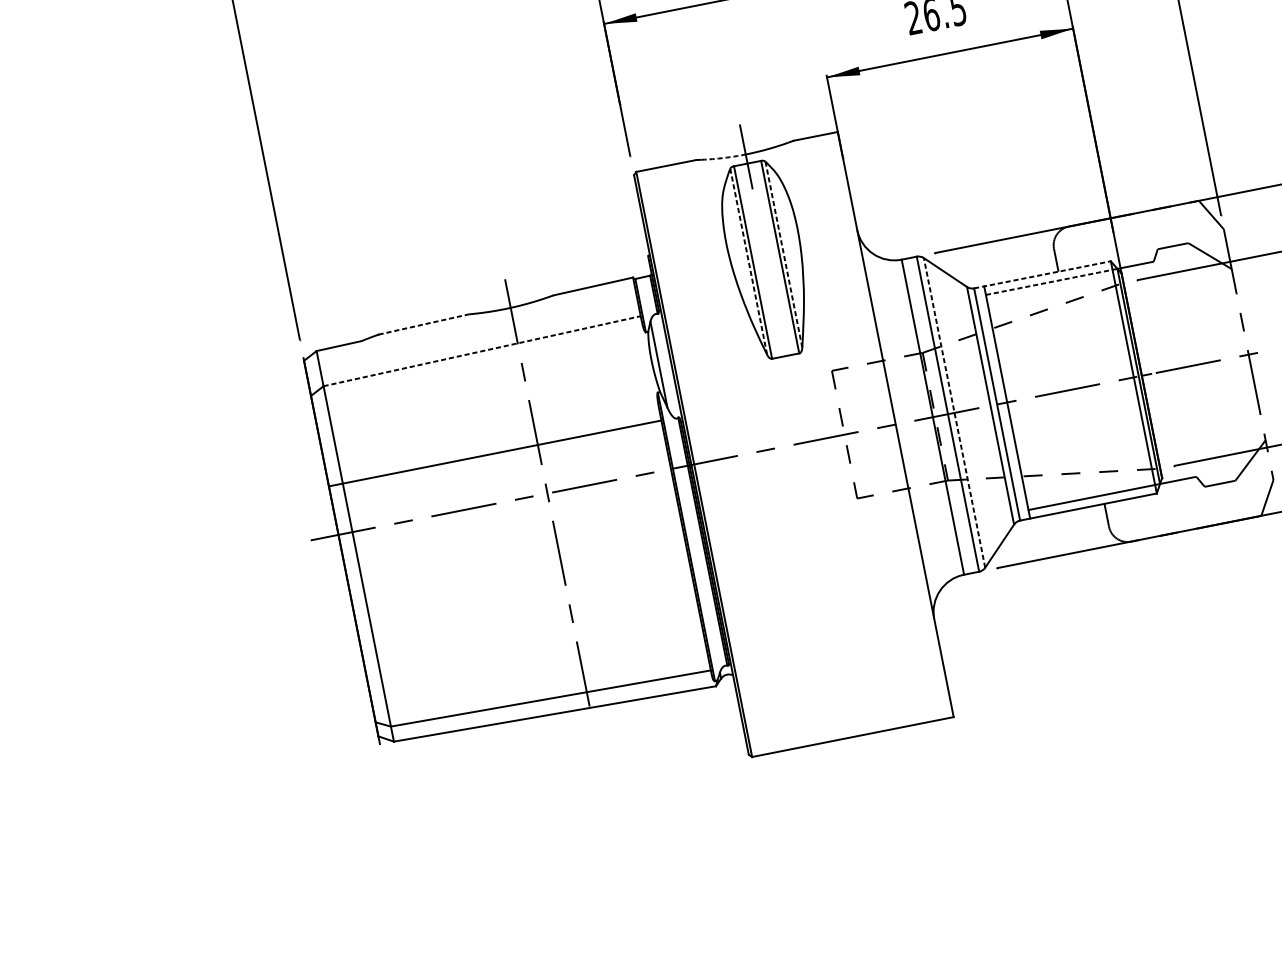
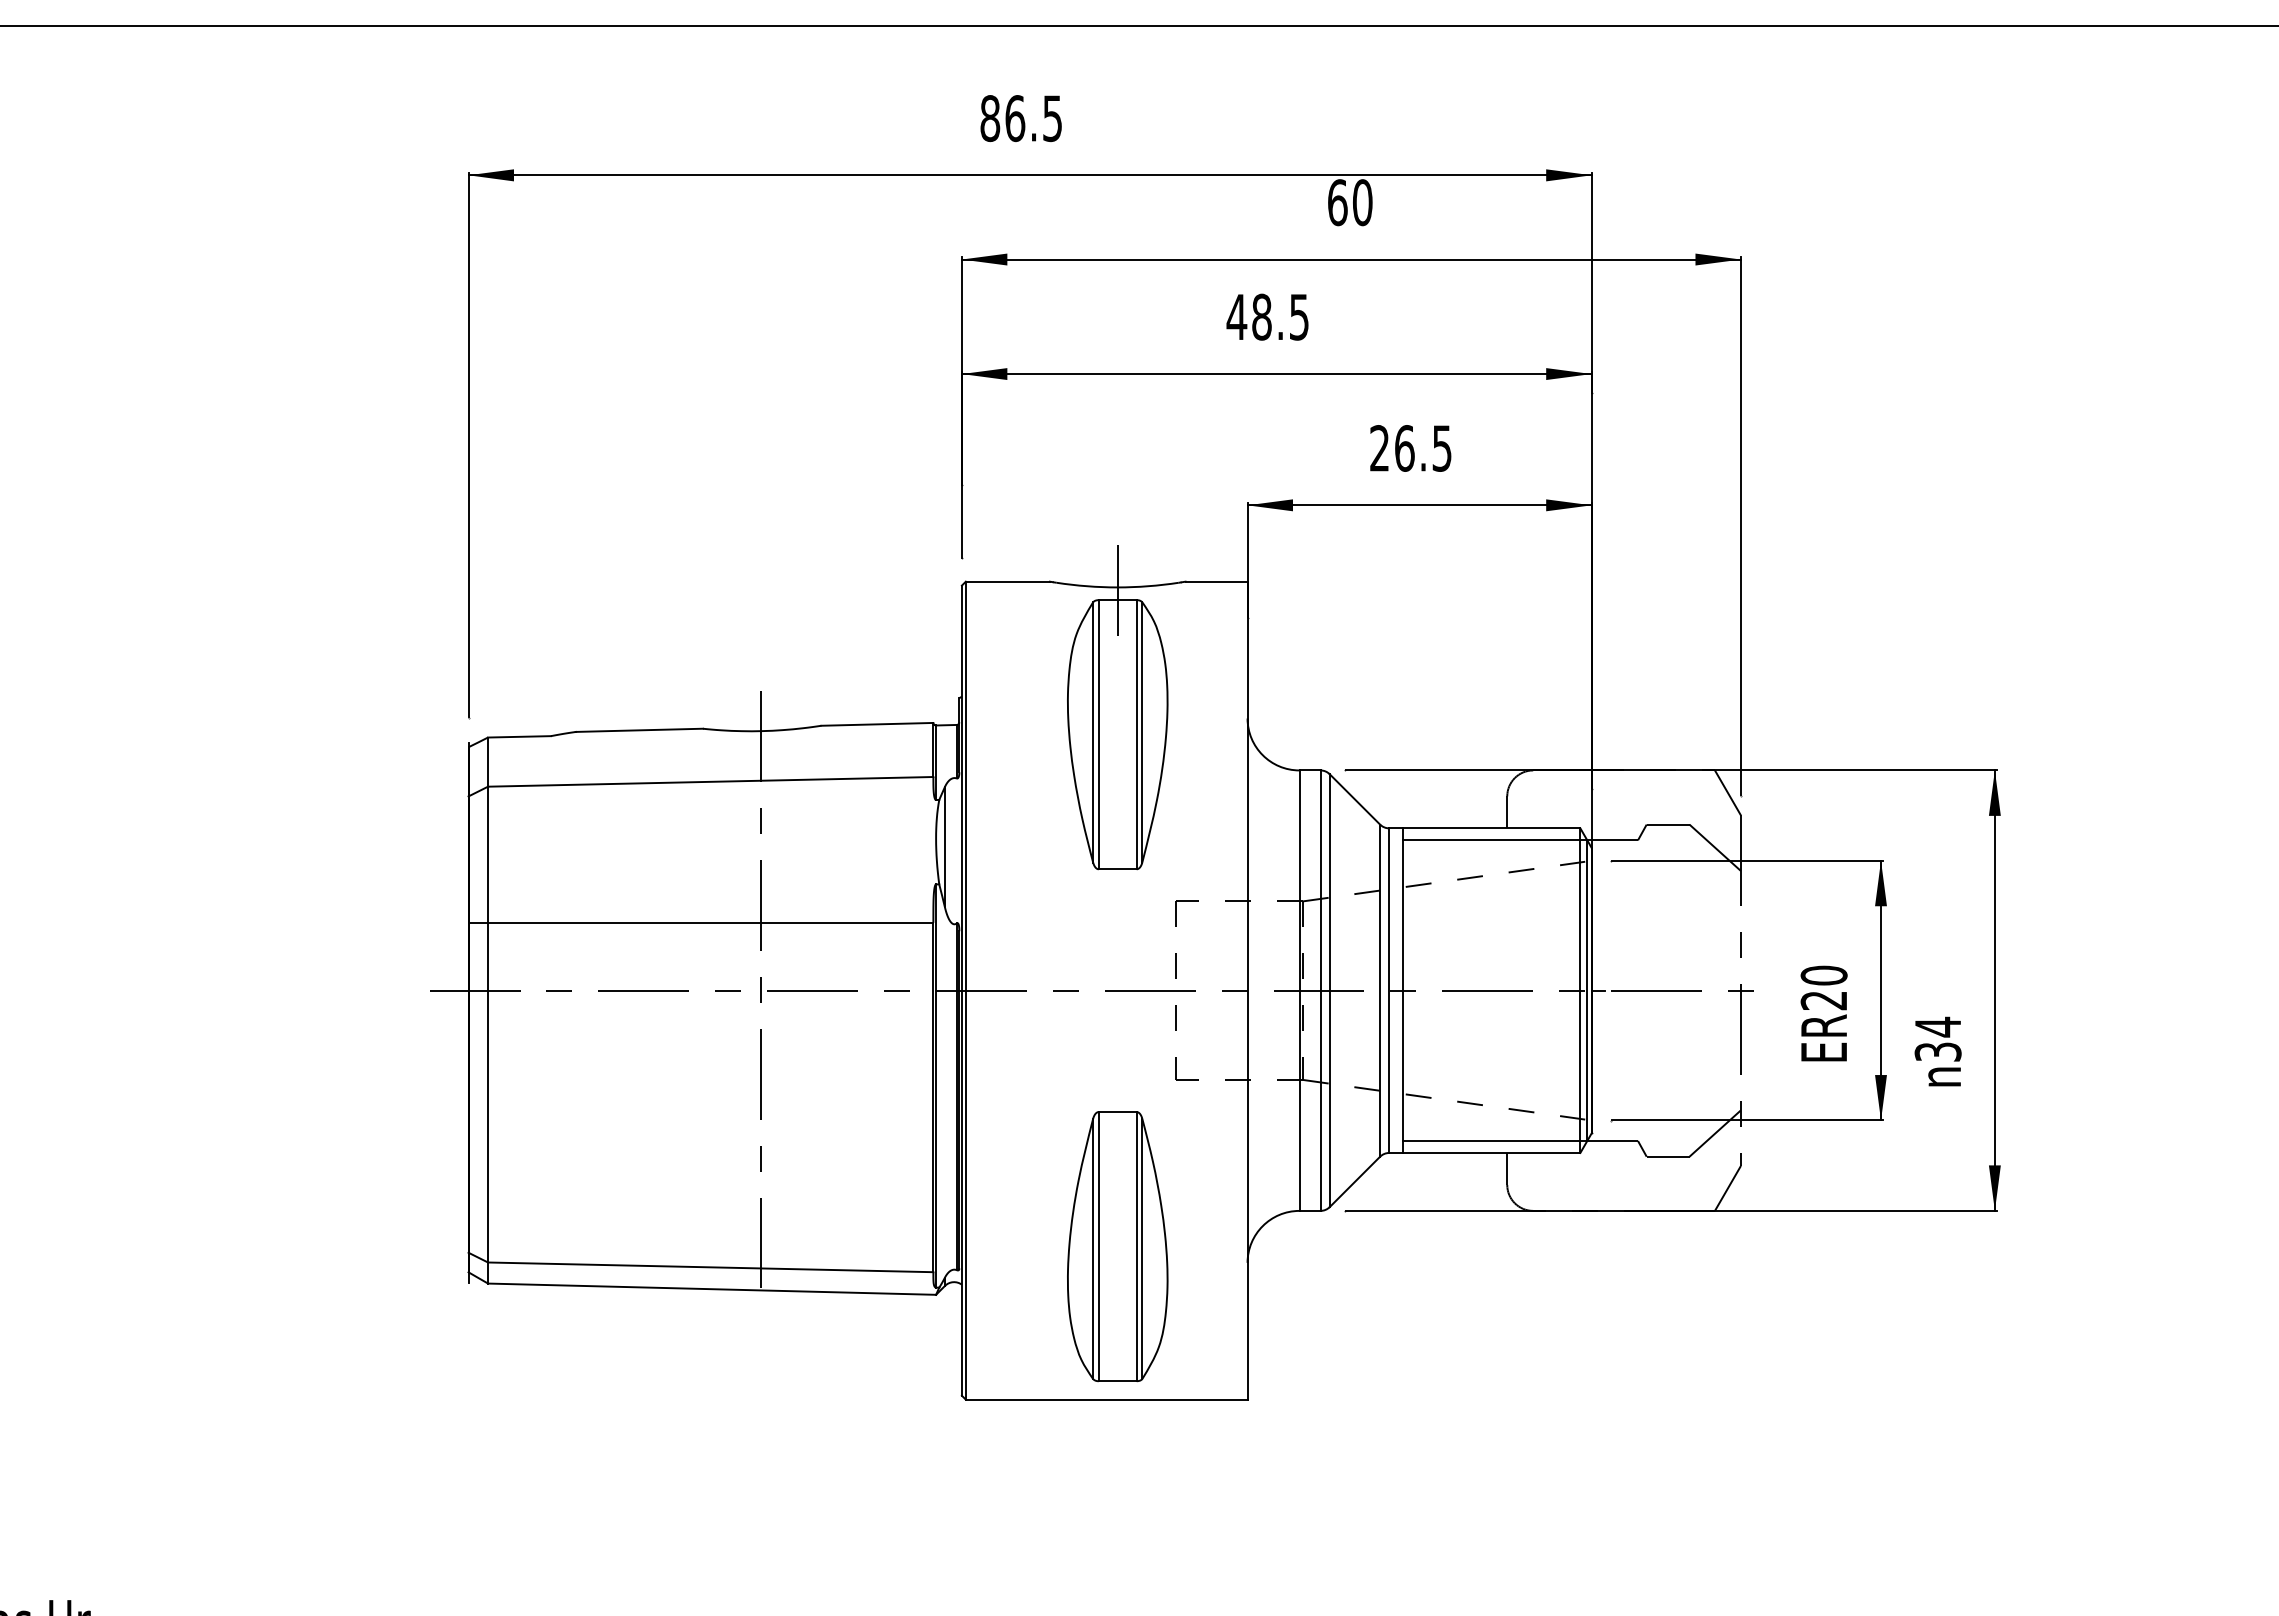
arc: (724, 158) -> (1087, 586), dashed -> solid
line: (784, 254) -> (1142, 732), dashed -> solid
line: (748, 261) -> (1093, 732), dashed -> solid
line: (1042, 275) -> (1484, 828), dashed -> solid
line: (1051, 282) -> (1495, 840), dashed -> solid
line: (423, 324) -> (639, 730), dashed -> solid
line: (481, 351) -> (710, 781), dashed -> solid
line: (954, 412) -> (1329, 990), dashed -> solid
part: (838, 625) -> (1117, 1246), added

